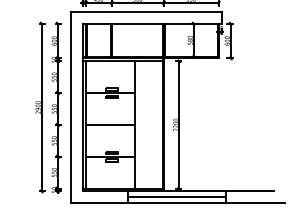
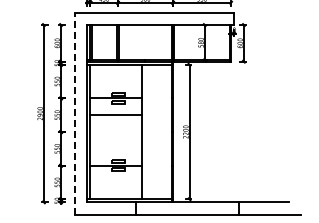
line: (71, 107) -> (75, 113), solid -> dashed
line: (110, 125) -> (116, 115), moved
line: (177, 197) -> (187, 208), removed

